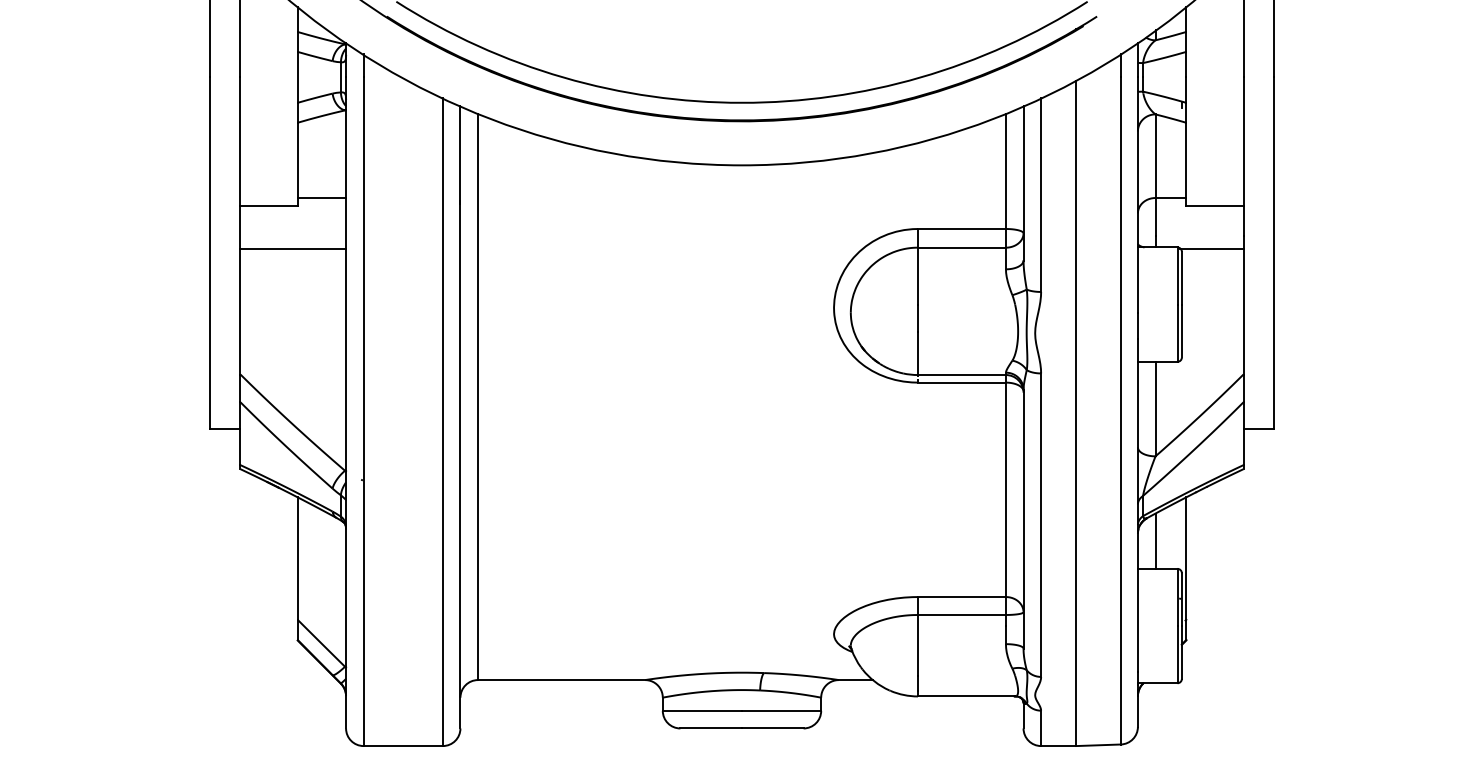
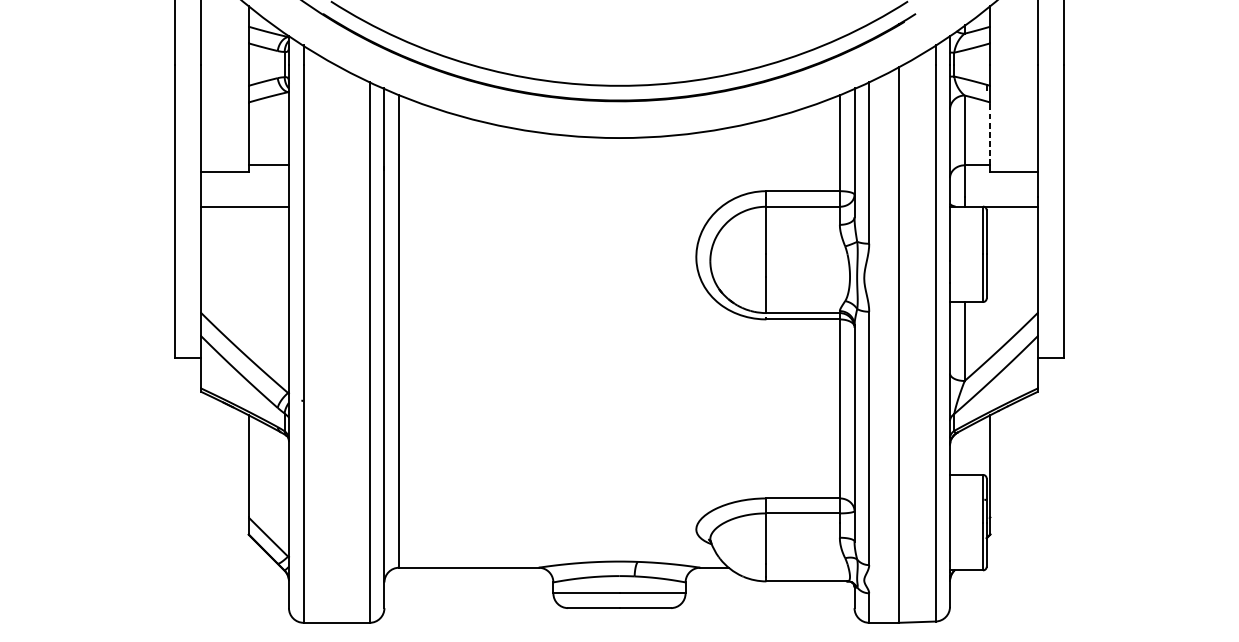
line: (1186, 160) -> (990, 134), solid -> dashed
line: (1155, 540) -> (964, 451), removed

